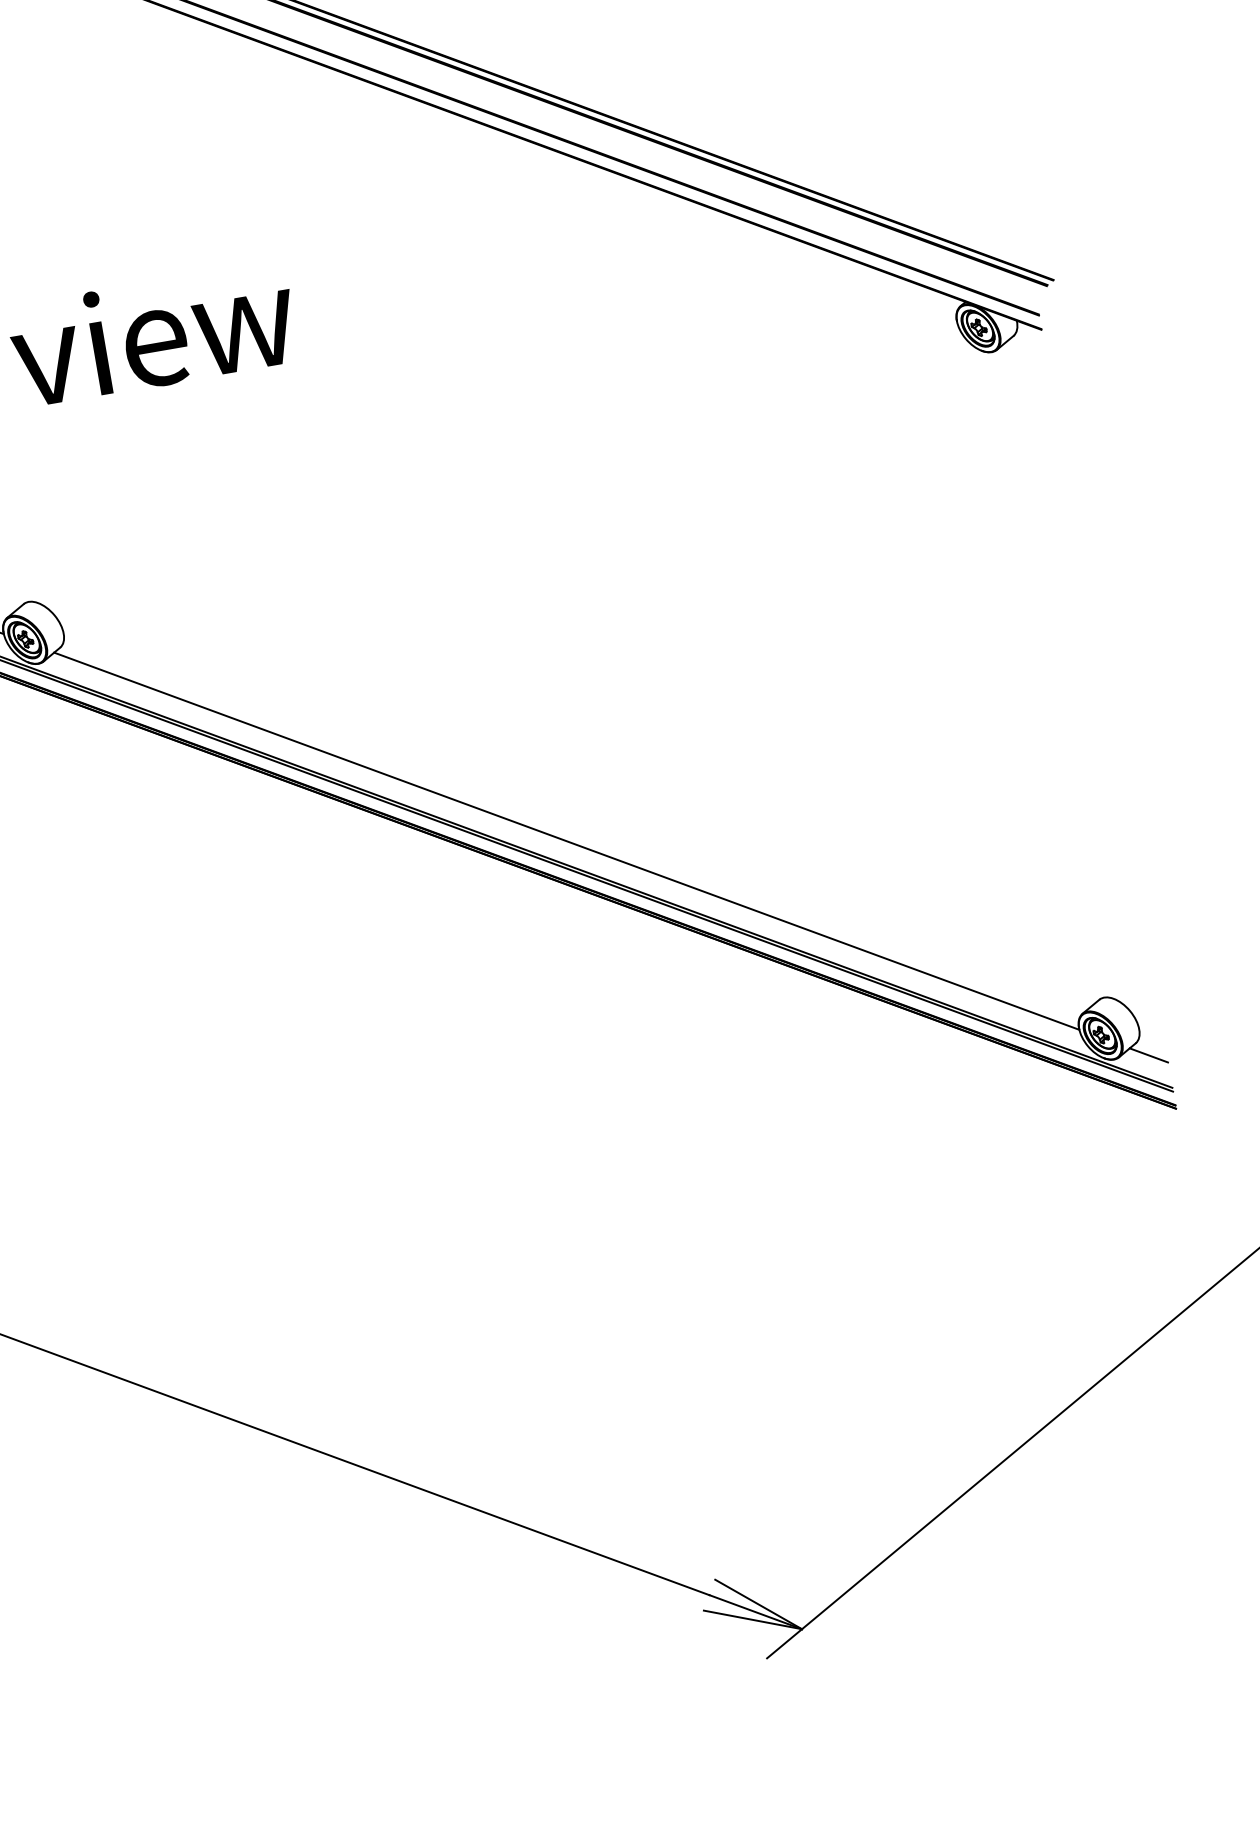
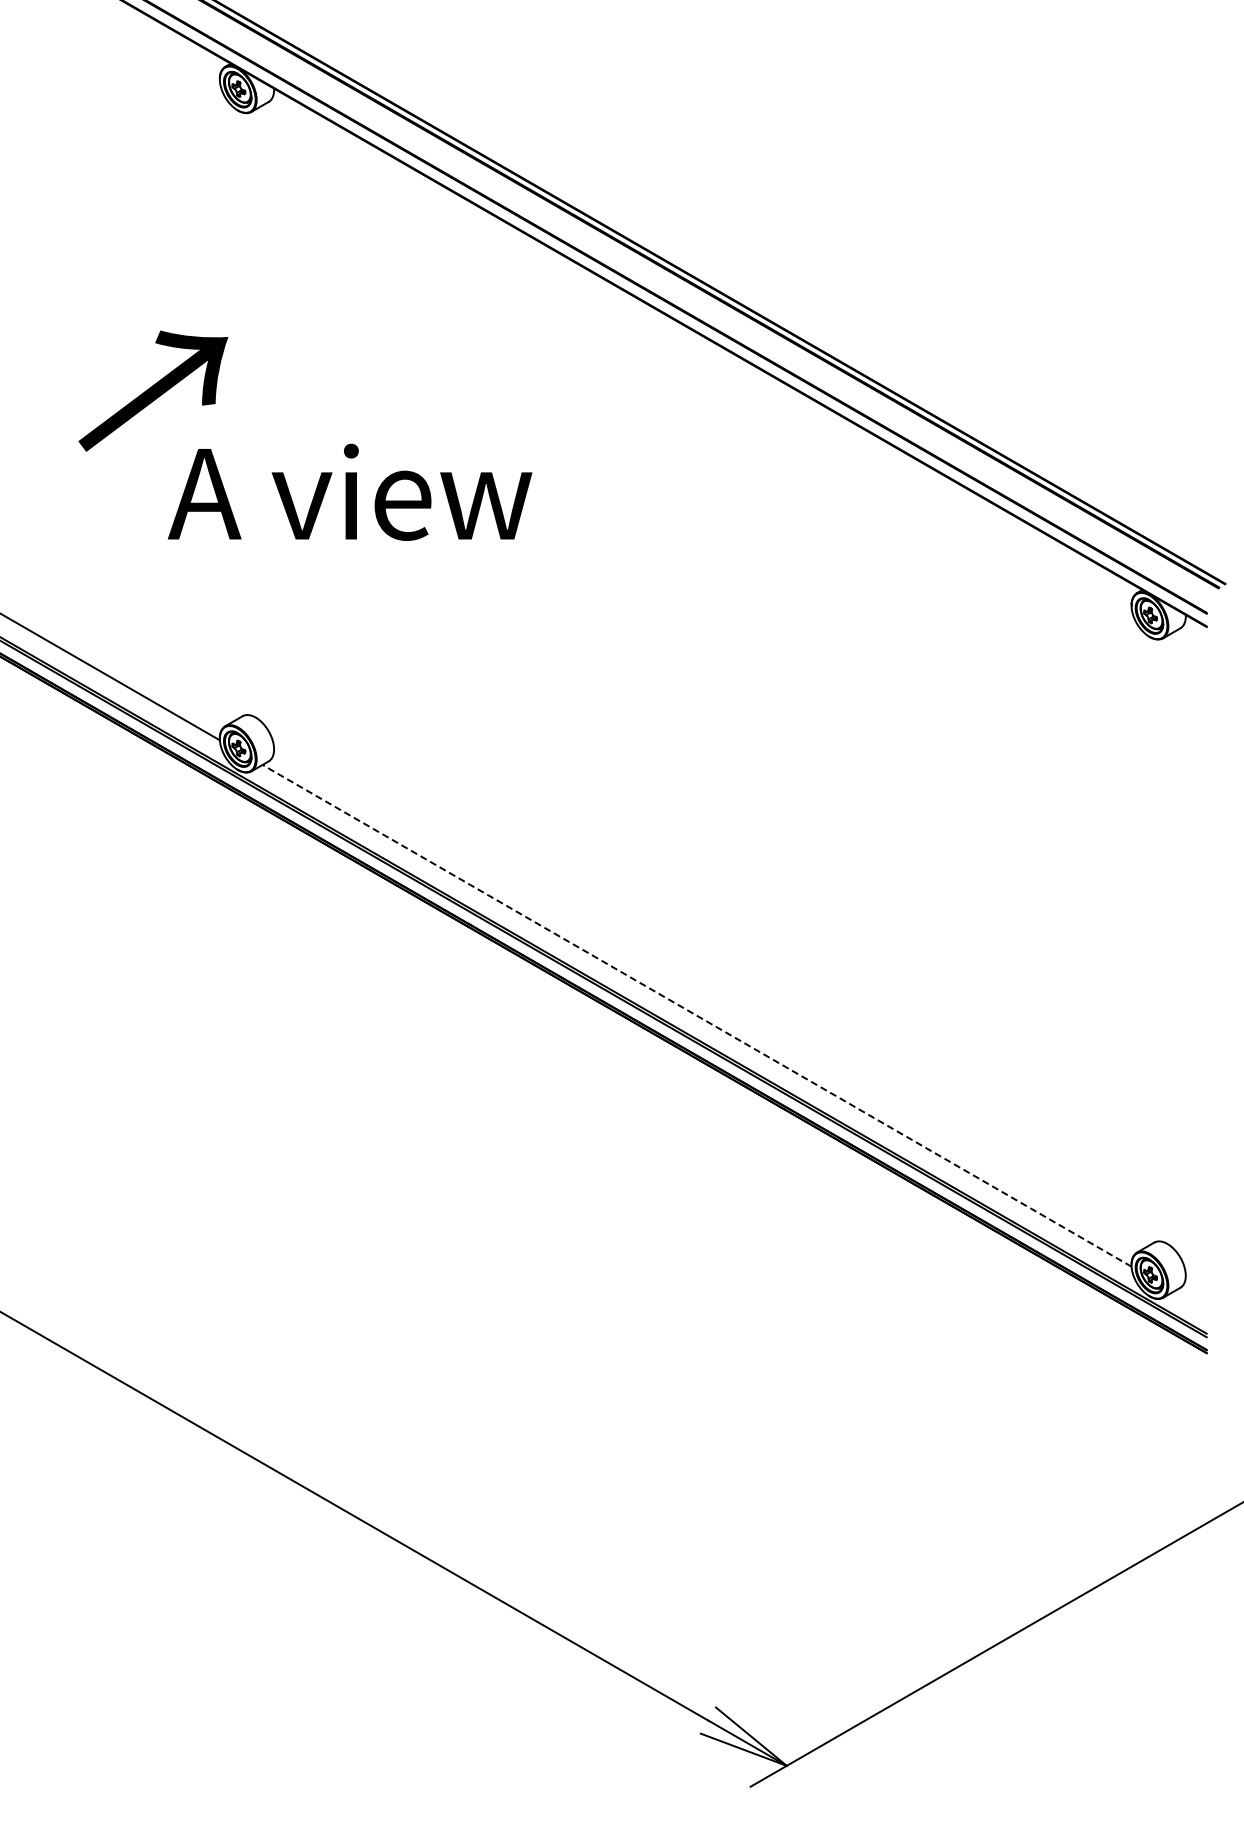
line: (567, 840) -> (697, 1015), solid -> dashed
line: (1148, 1055) -> (1190, 1300), removed

